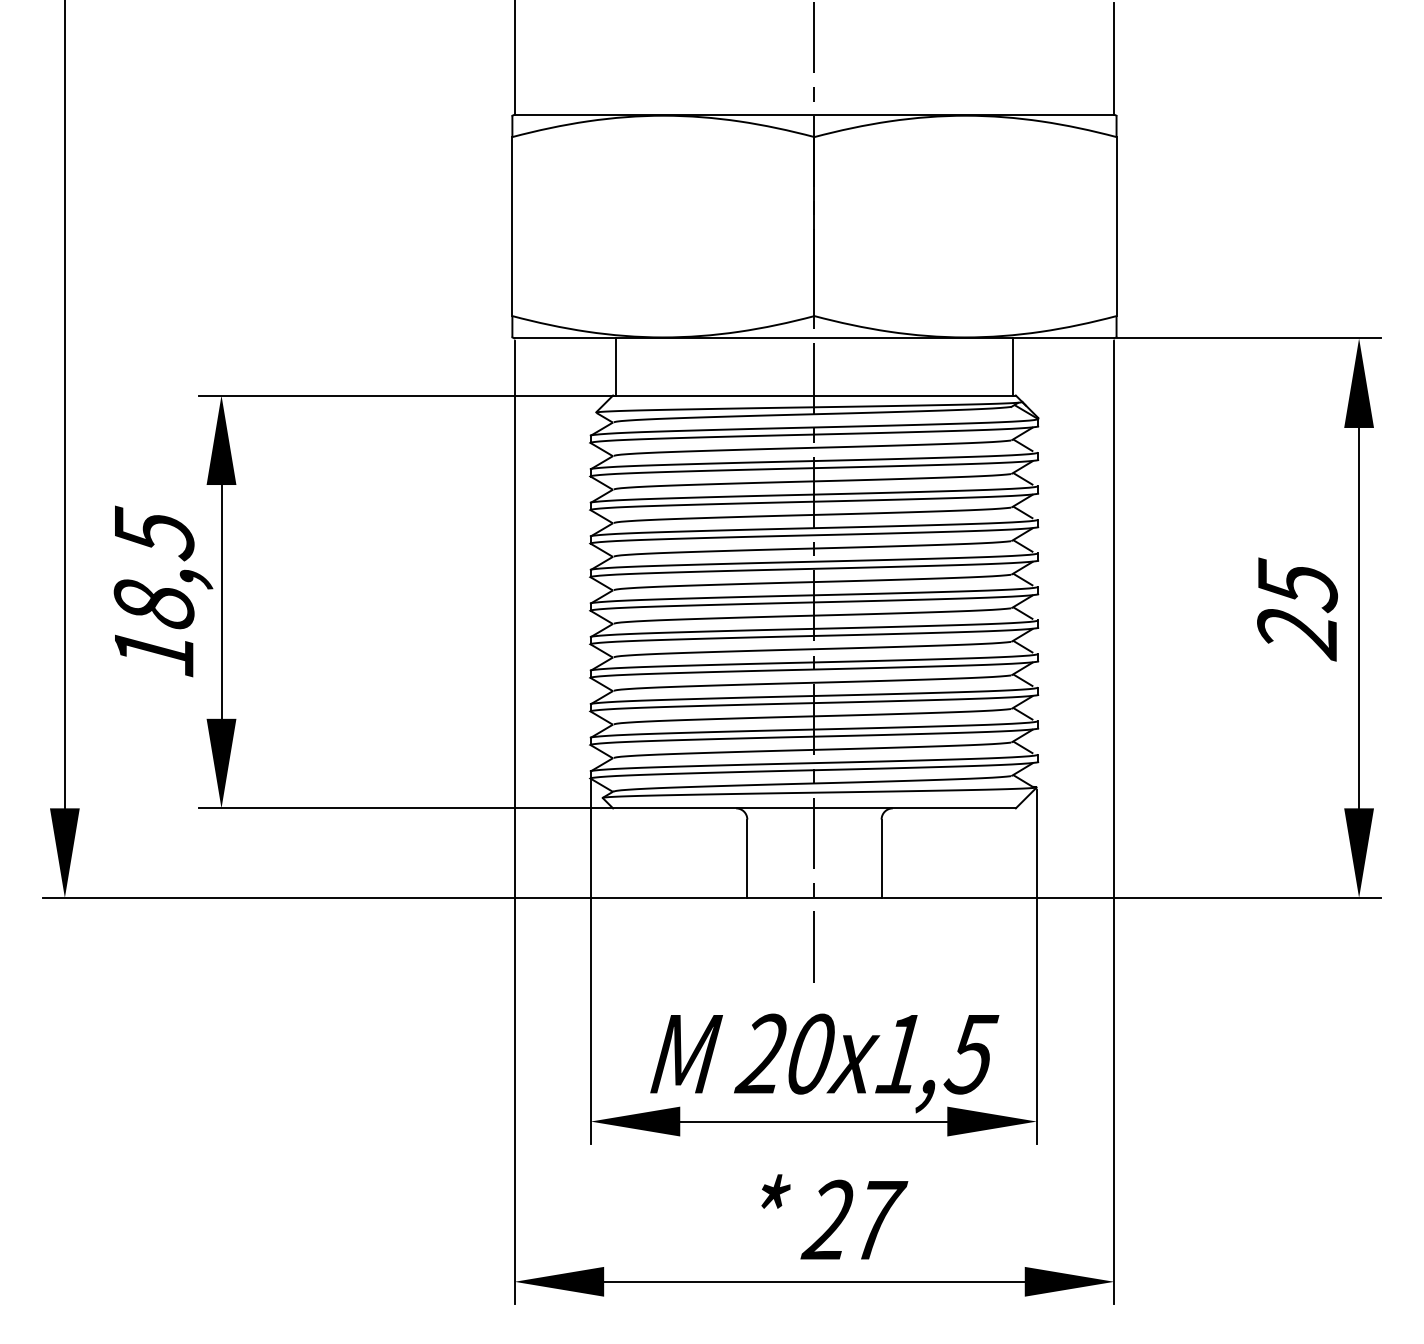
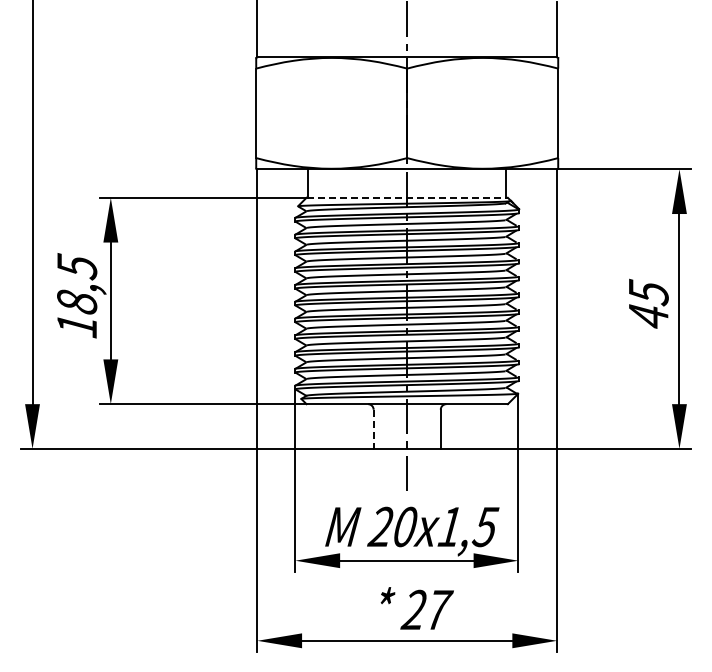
line: (815, 394) -> (407, 197), solid -> dashed
text: (1297, 634) -> (648, 317), 25 -> 45
line: (747, 859) -> (373, 429), solid -> dashed

